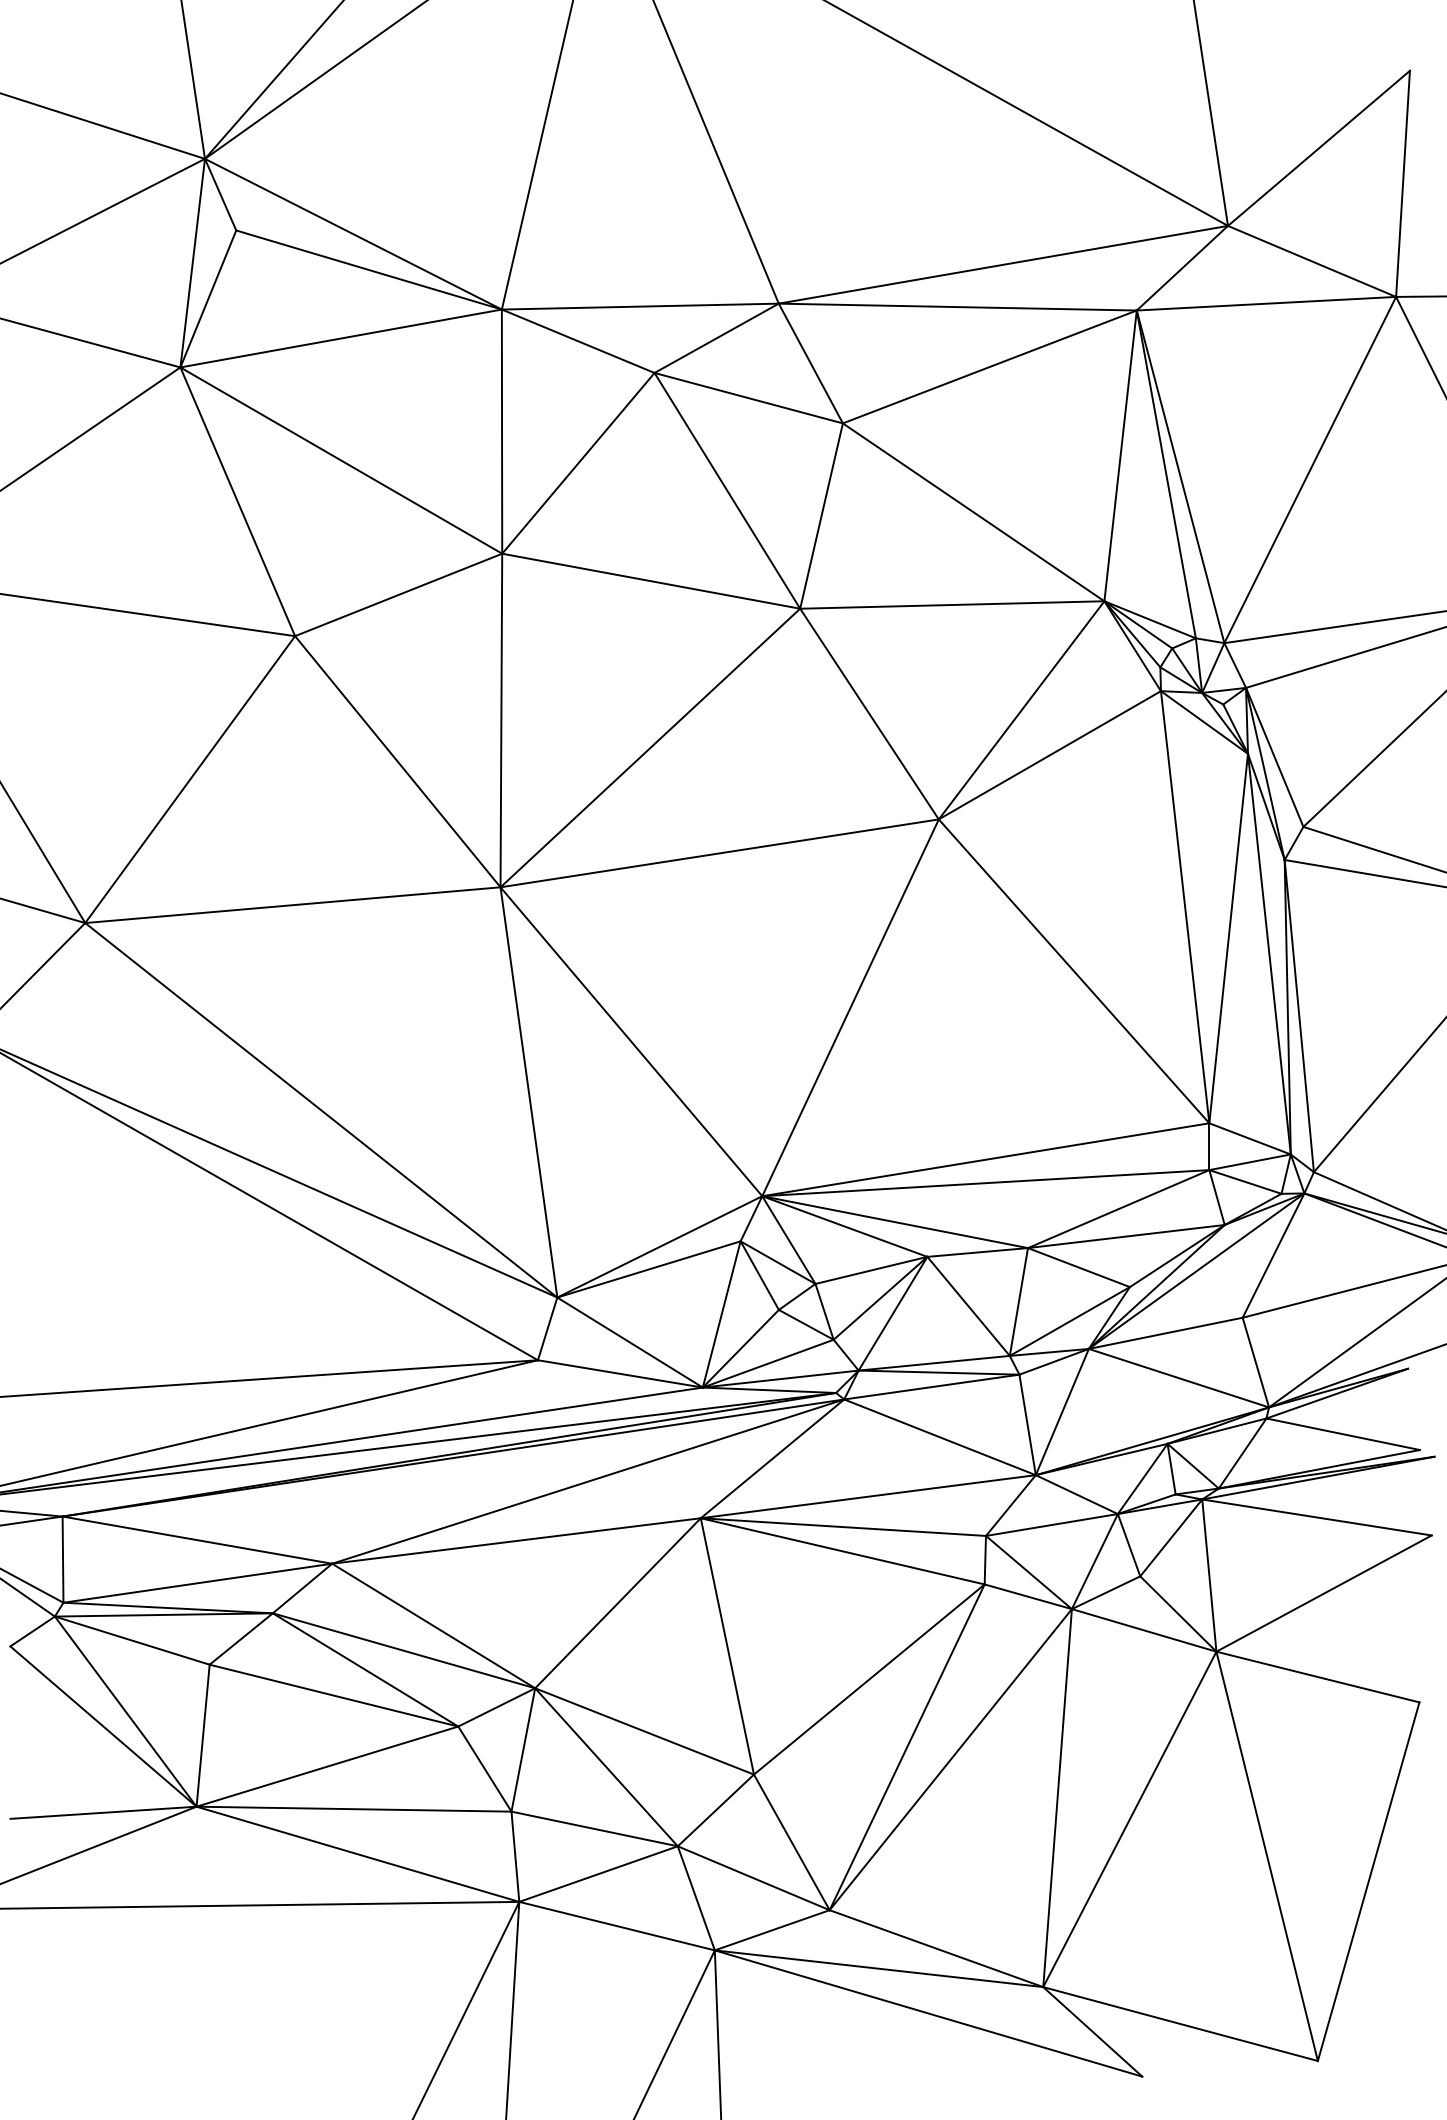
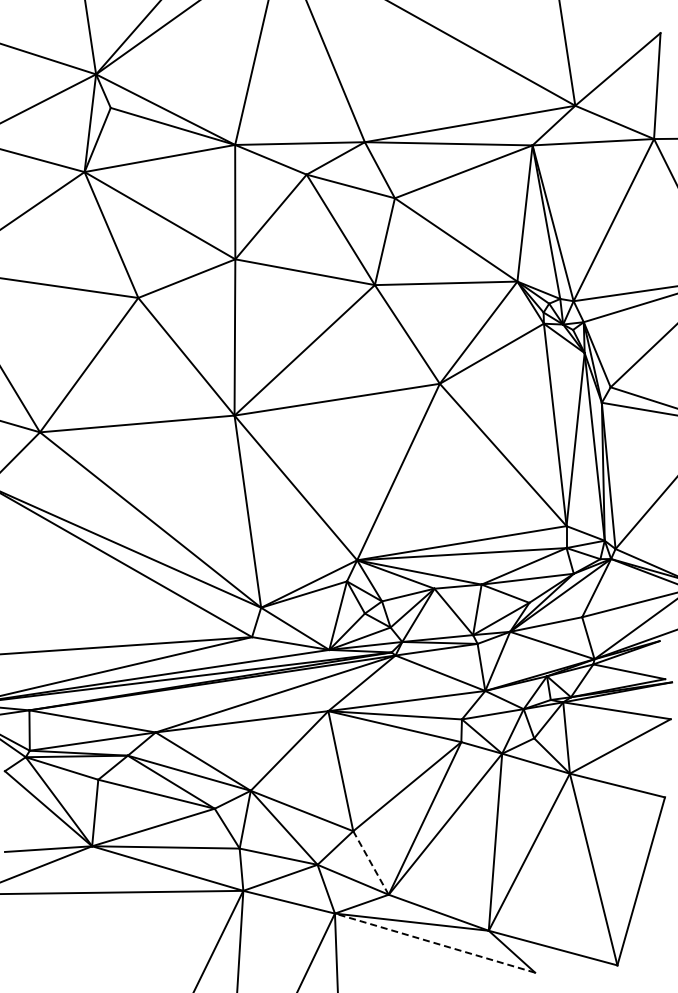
line: (790, 1841) -> (370, 862), solid -> dashed
line: (927, 2014) -> (434, 943), solid -> dashed

